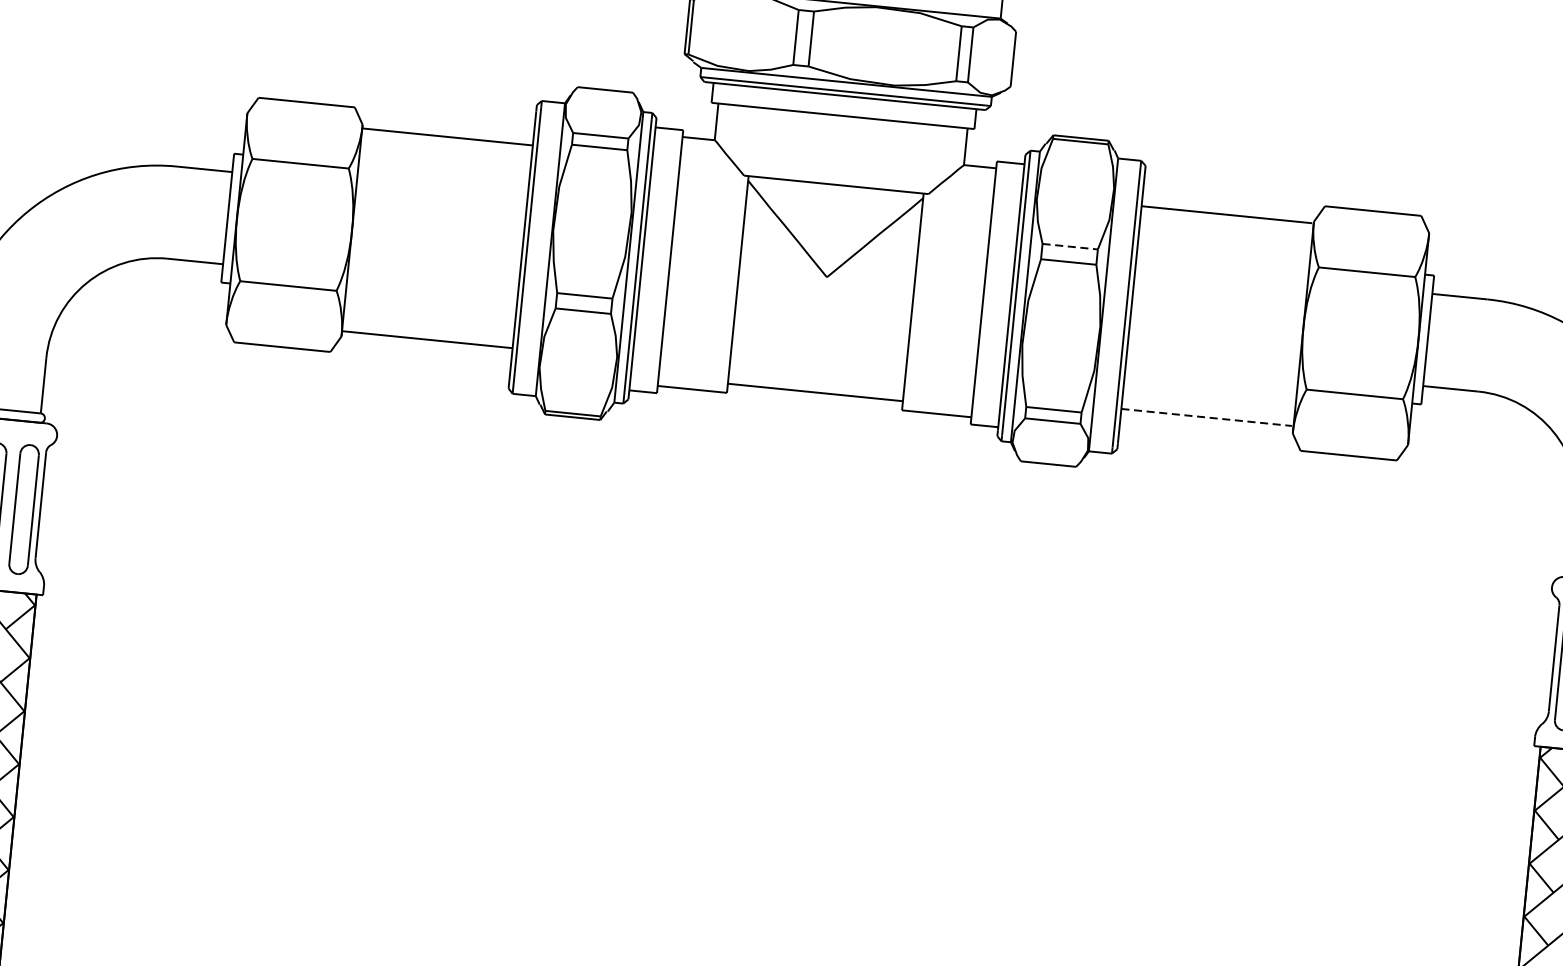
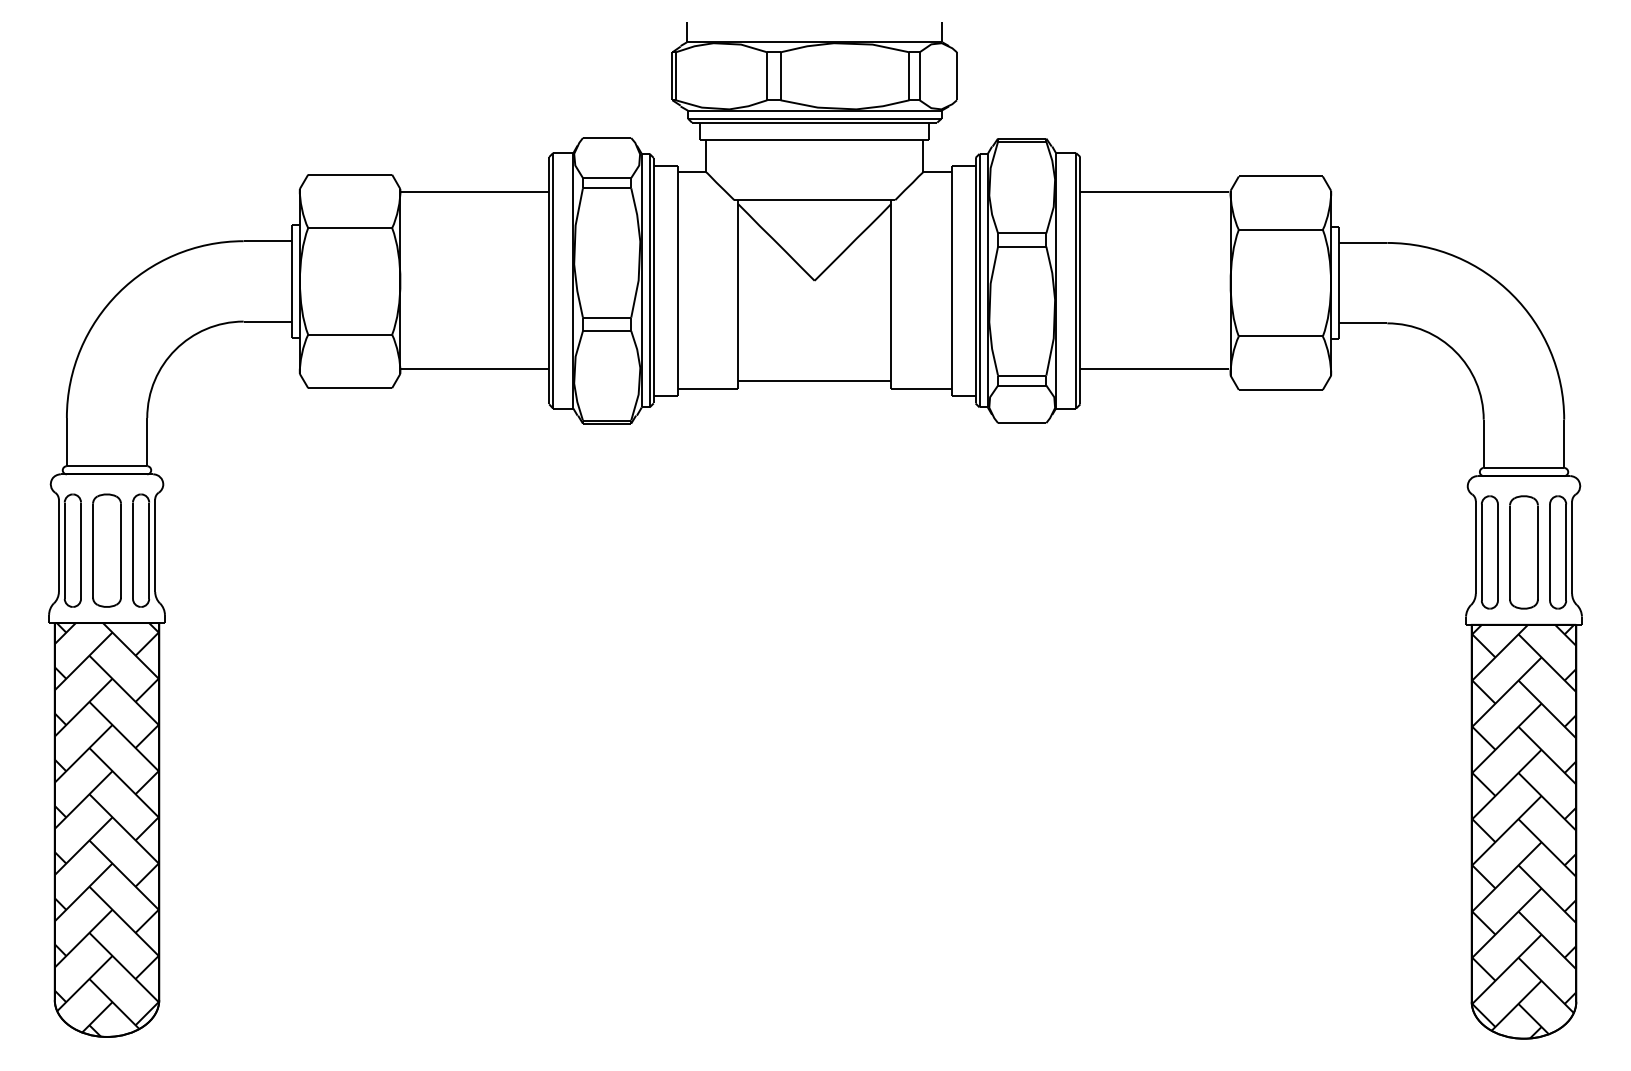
line: (1070, 246) -> (1022, 233), dashed -> solid
line: (1207, 417) -> (1155, 369), dashed -> solid

